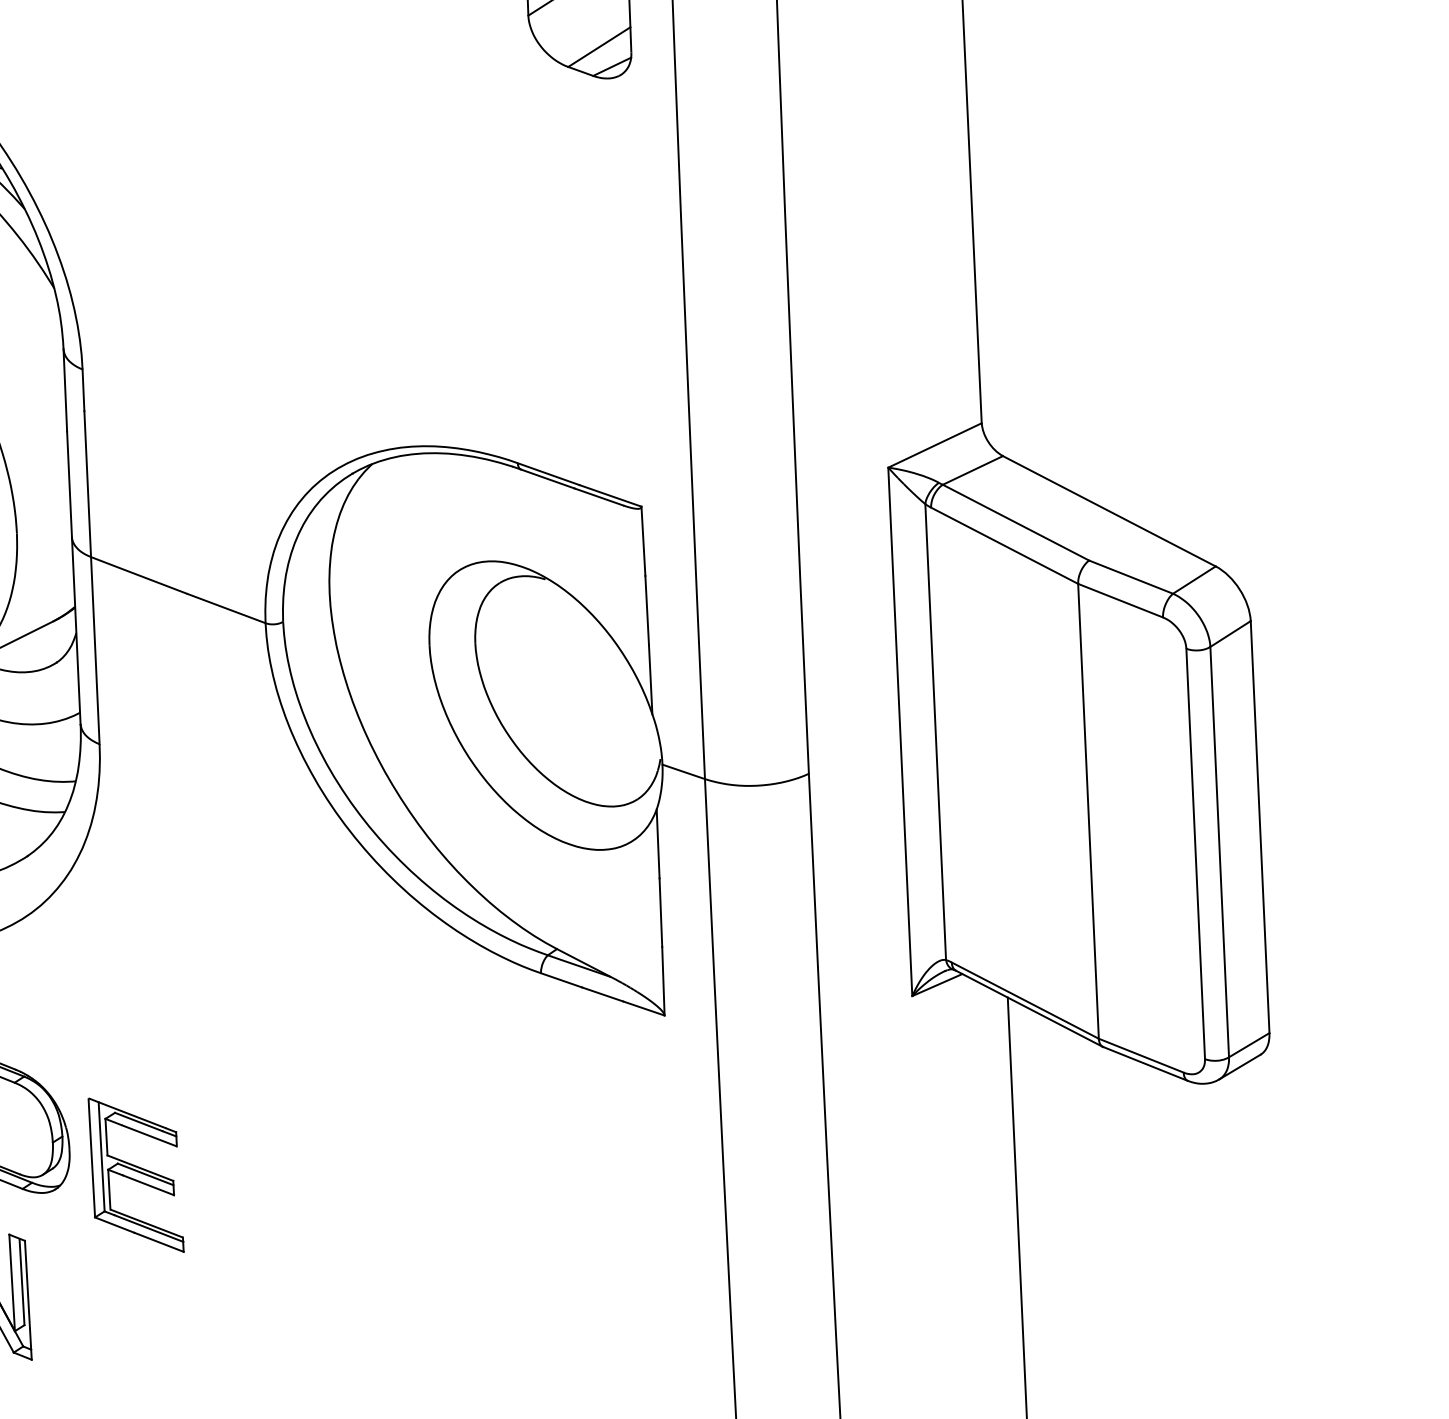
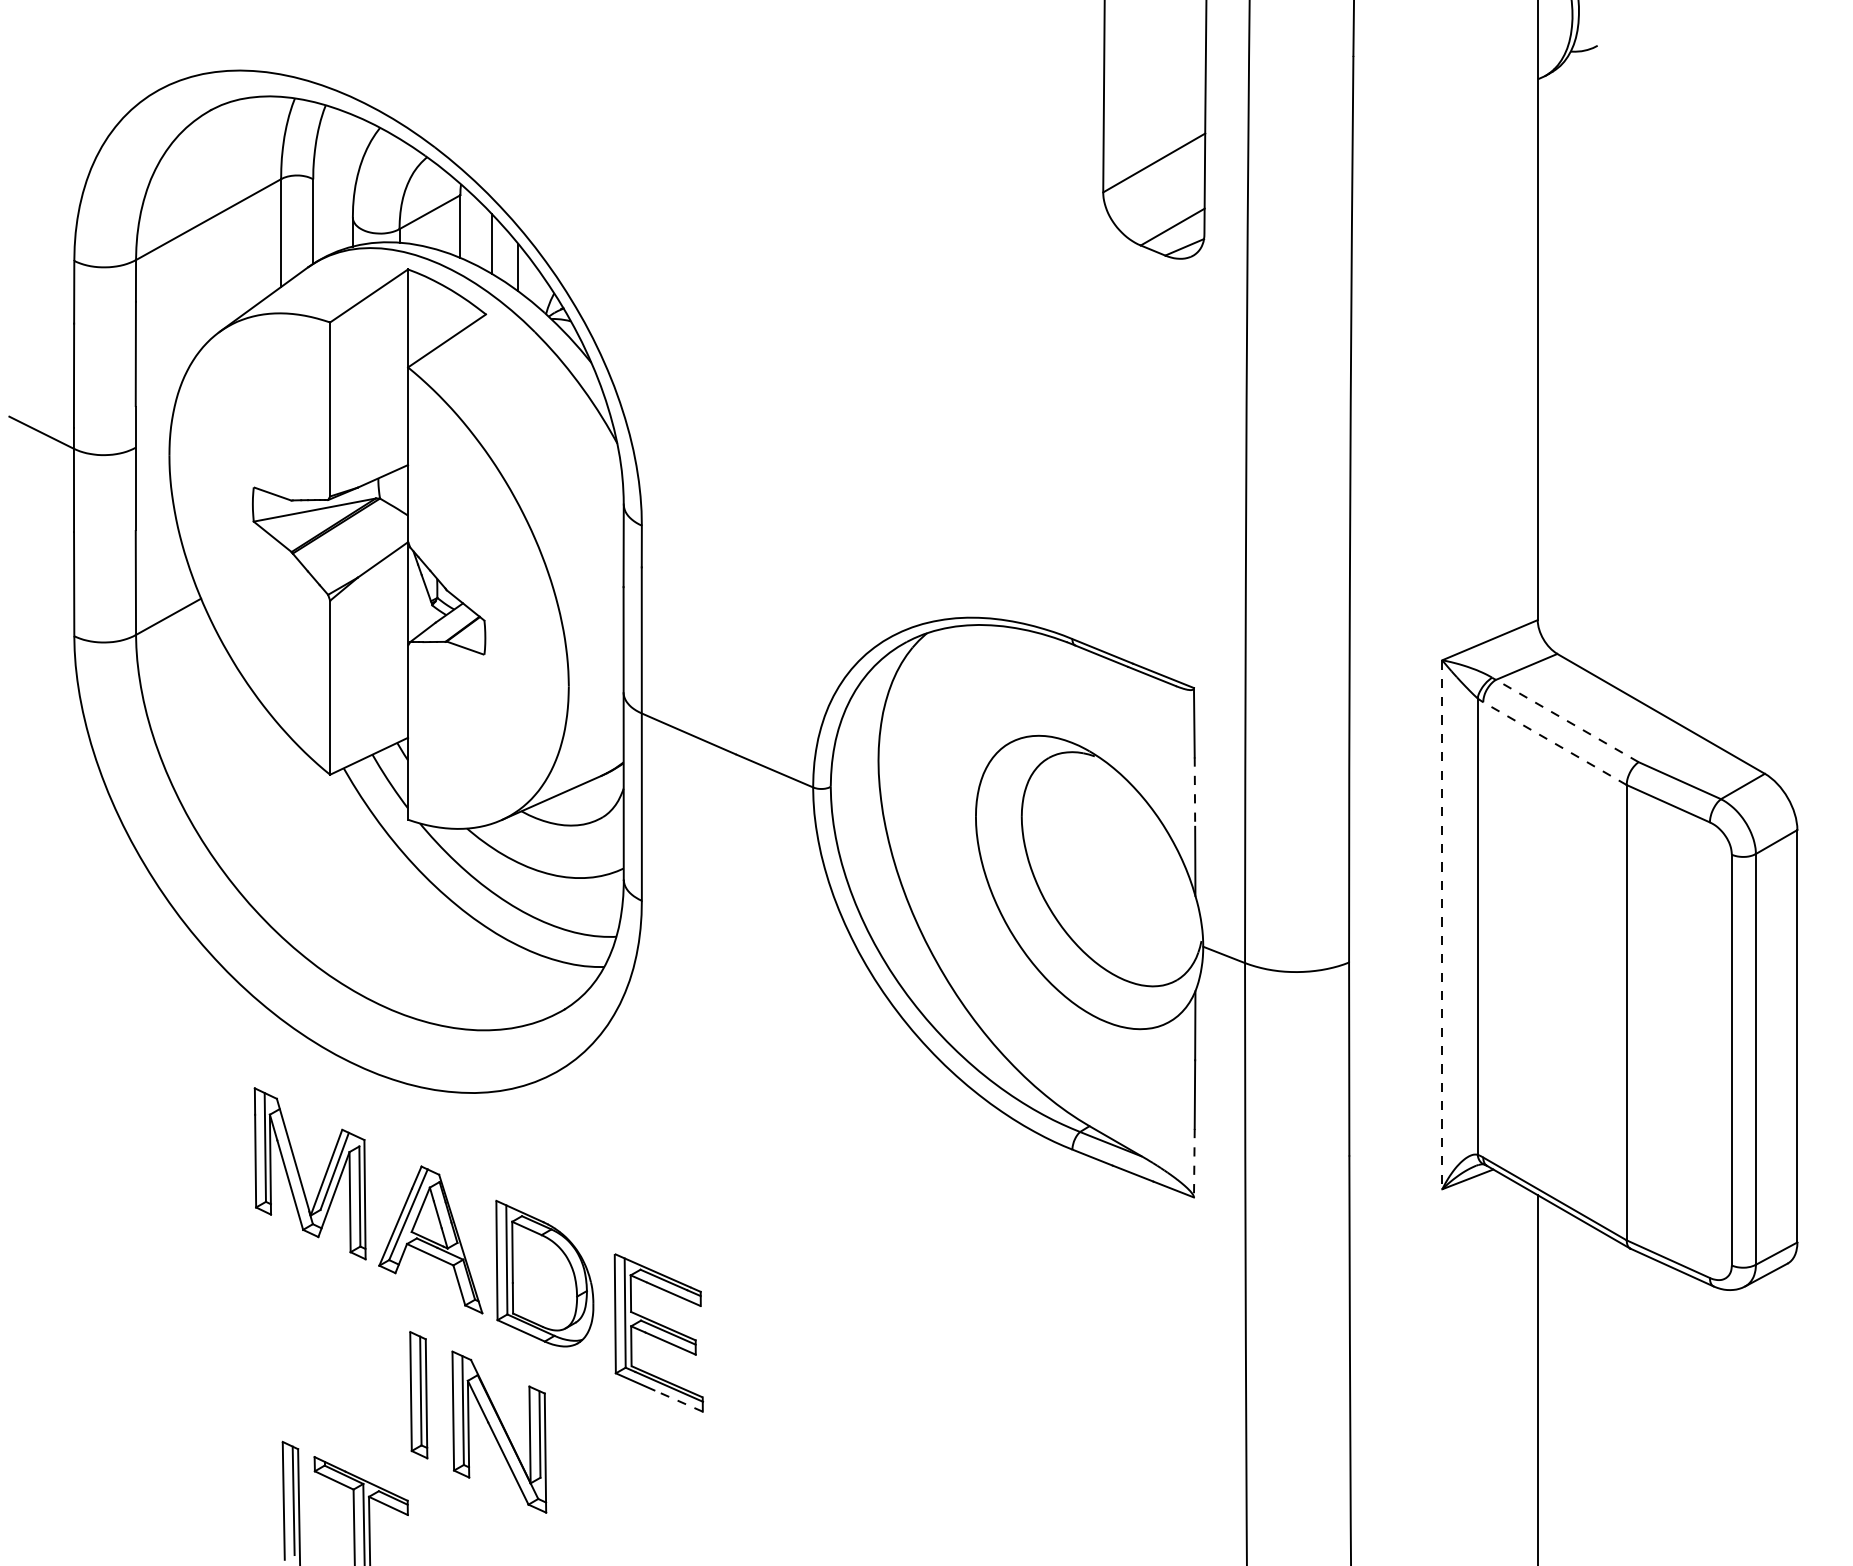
line: (1015, 522) -> (1566, 720), solid -> dashed
line: (1004, 545) -> (1554, 743), solid -> dashed
line: (646, 610) -> (1194, 792), solid -> dashed
line: (900, 732) -> (1442, 925), solid -> dashed
line: (663, 981) -> (1194, 1163), solid -> dashed
line: (158, 1241) -> (678, 1400), solid -> dashed

